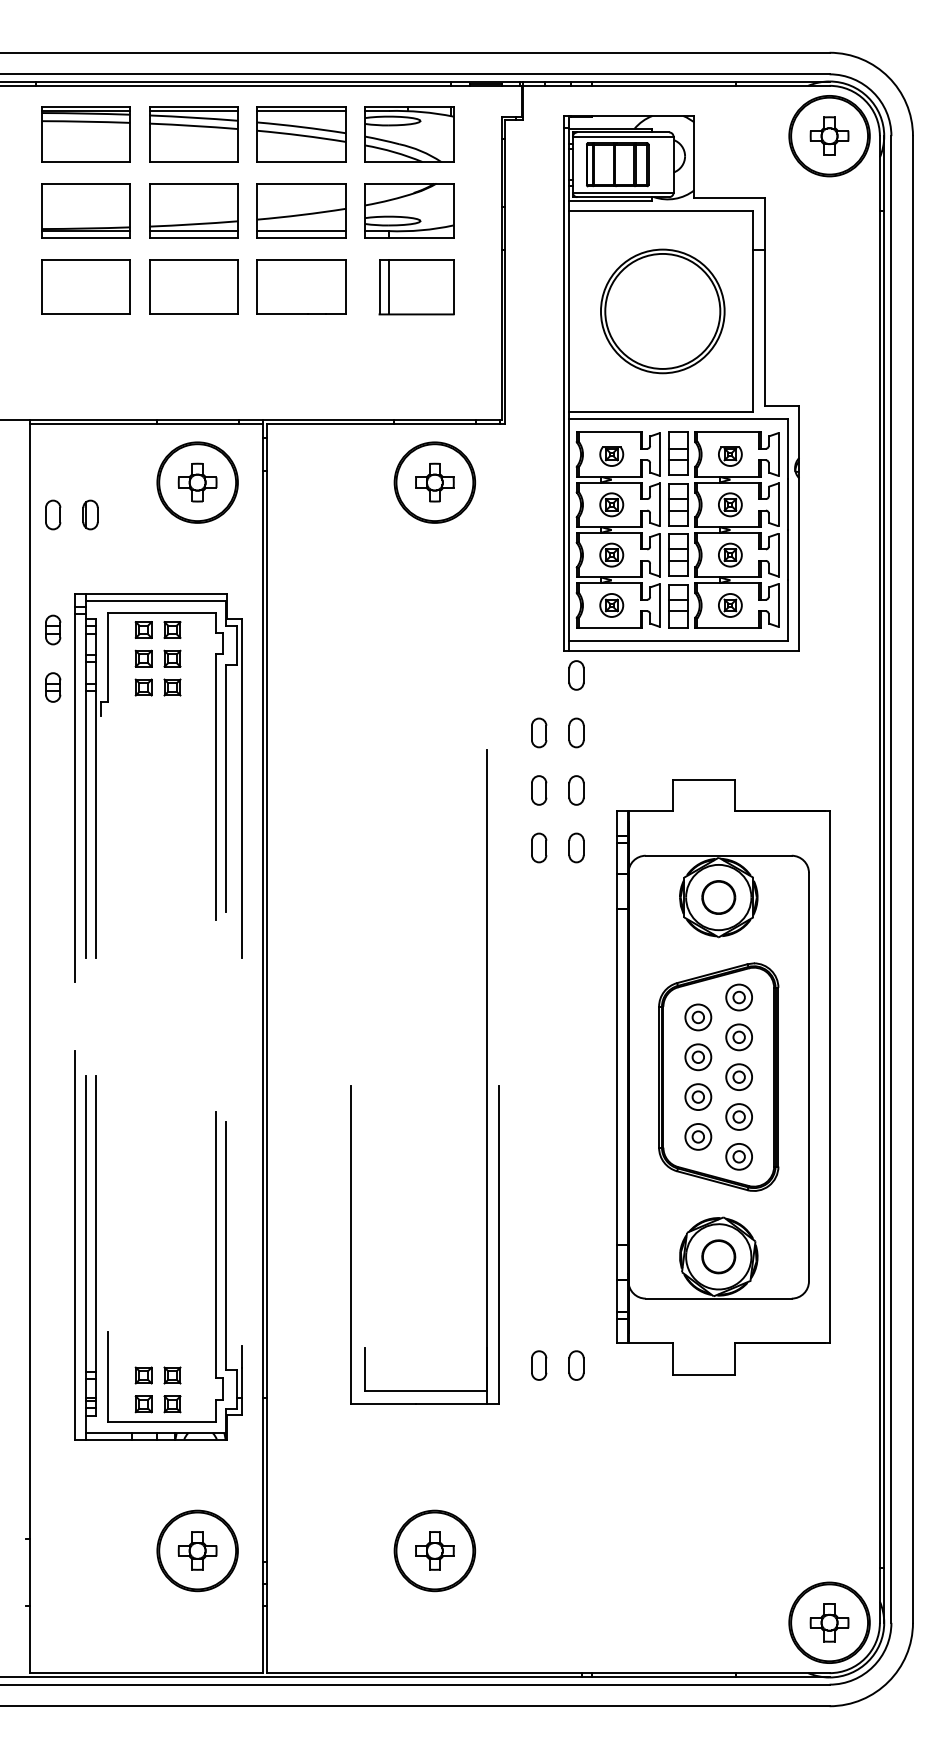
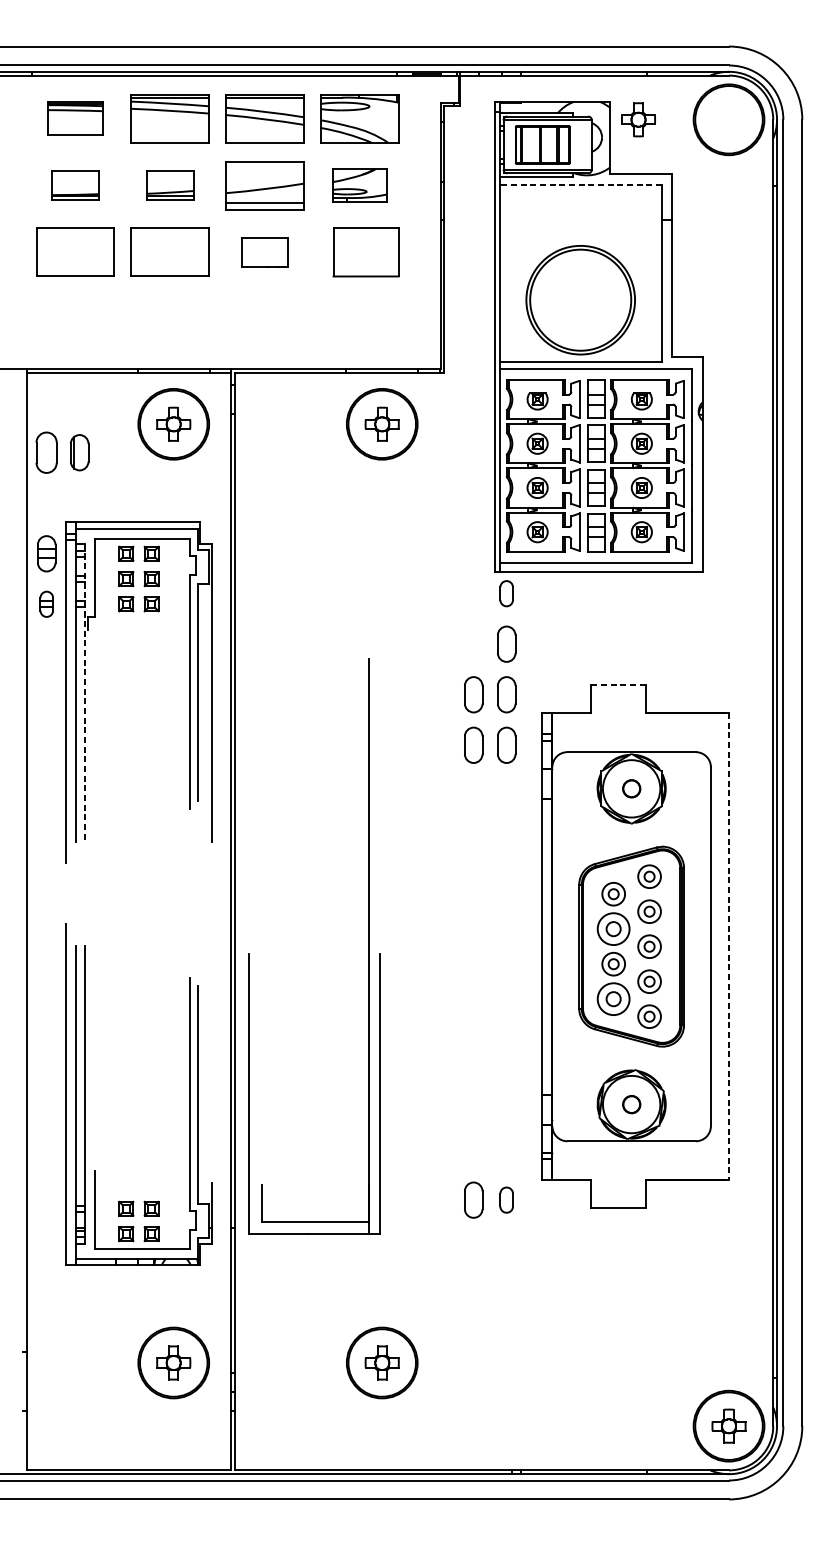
part: (85, 134) -> (75, 118), size x0.7
part: (829, 135) -> (638, 119), moved
part: (85, 210) -> (75, 185), size x0.6
part: (193, 210) -> (170, 185), size x0.6
part: (409, 210) -> (359, 185), size x0.7
line: (660, 210) -> (580, 185), solid -> dashed
part: (301, 286) -> (264, 251), size x0.6
line: (388, 286) -> (341, 251), removed
part: (662, 311) -> (580, 300), moved
part: (53, 514) -> (47, 452), size x1.6
part: (90, 514) -> (79, 452), size x1.4
part: (53, 629) -> (47, 553), size x1.4
part: (539, 732) -> (474, 643), removed
part: (576, 732) -> (506, 643), size x1.4
line: (703, 779) -> (618, 685), solid -> dashed
line: (96, 788) -> (84, 693), solid -> dashed
part: (539, 790) -> (474, 694), size x1.4
part: (576, 790) -> (506, 694), size x1.4
part: (539, 847) -> (474, 744), size x1.4
part: (576, 847) -> (506, 744), size x1.4
part: (718, 897) -> (631, 788), size x0.6
part: (698, 1057) -> (613, 929), size x1.4
part: (486, 1076) -> (368, 946), moved
line: (829, 1077) -> (728, 946), solid -> dashed
part: (698, 1136) -> (613, 998), size x1.4
part: (718, 1256) -> (631, 1104), size x0.6
part: (539, 1365) -> (474, 1200), size x1.4

